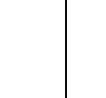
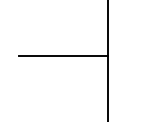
line: (39, 57) -> (63, 55), added

